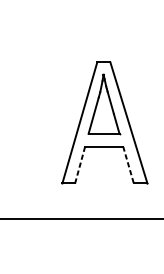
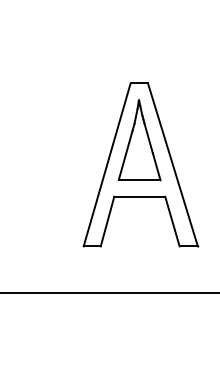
line: (80, 164) -> (107, 221), dashed -> solid
line: (128, 164) -> (172, 221), dashed -> solid

